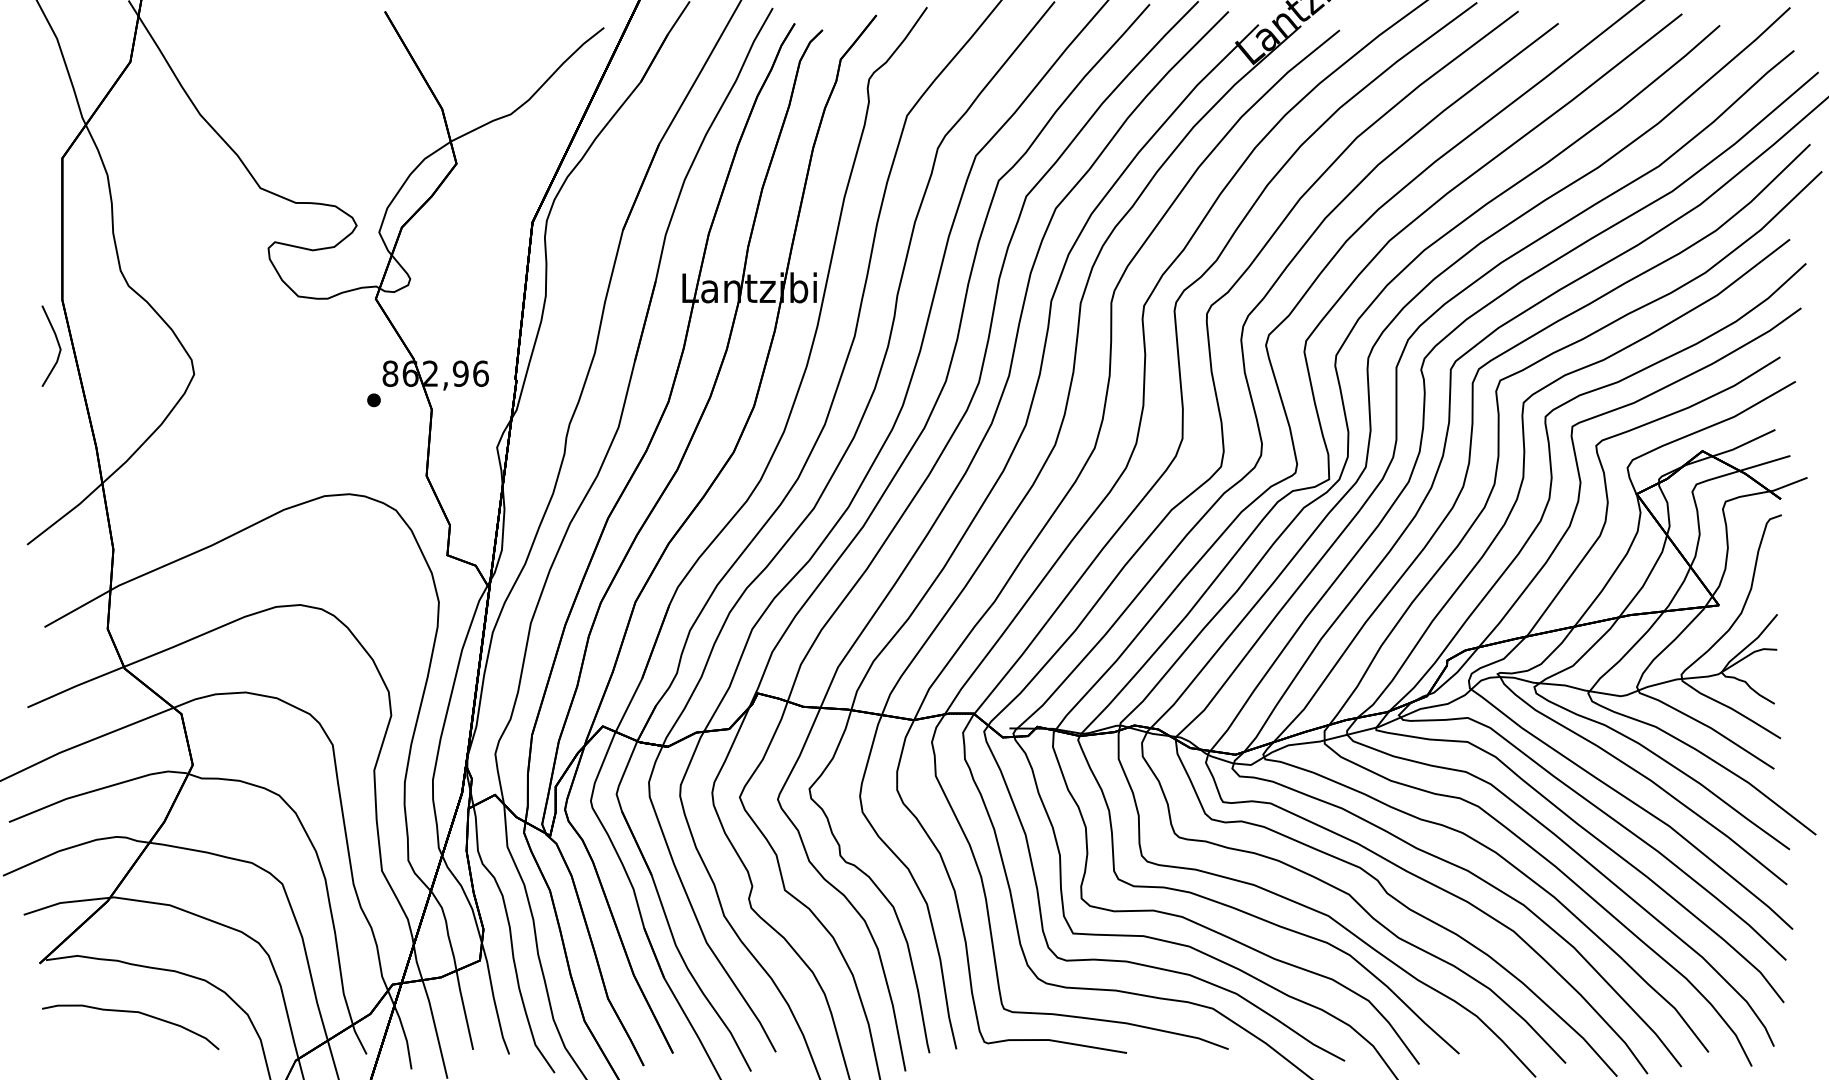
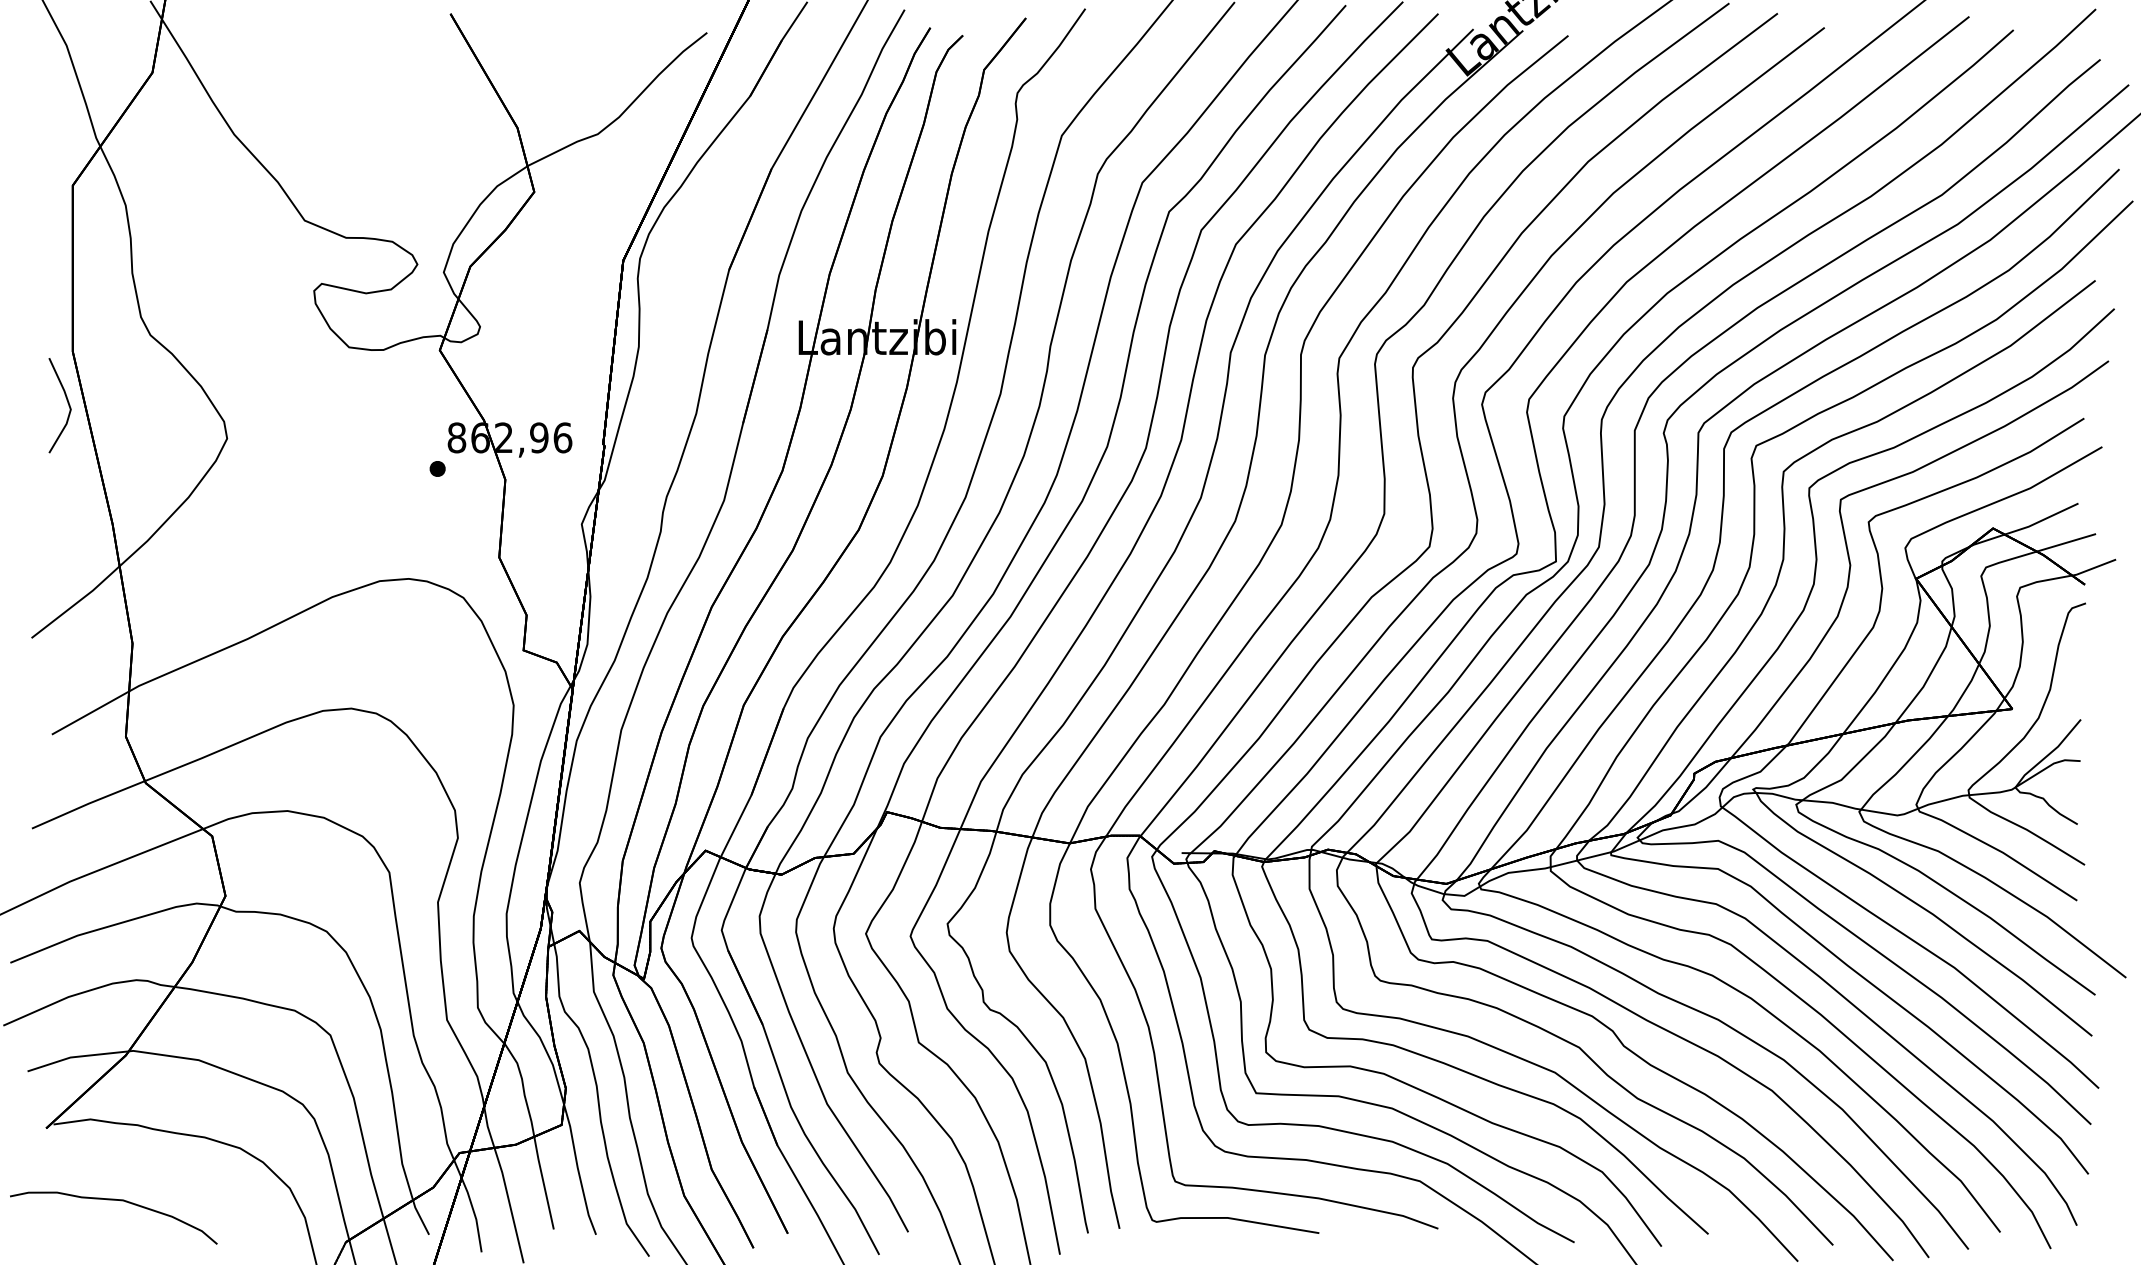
part: (130, 1012) -> (113, 1200), moved

